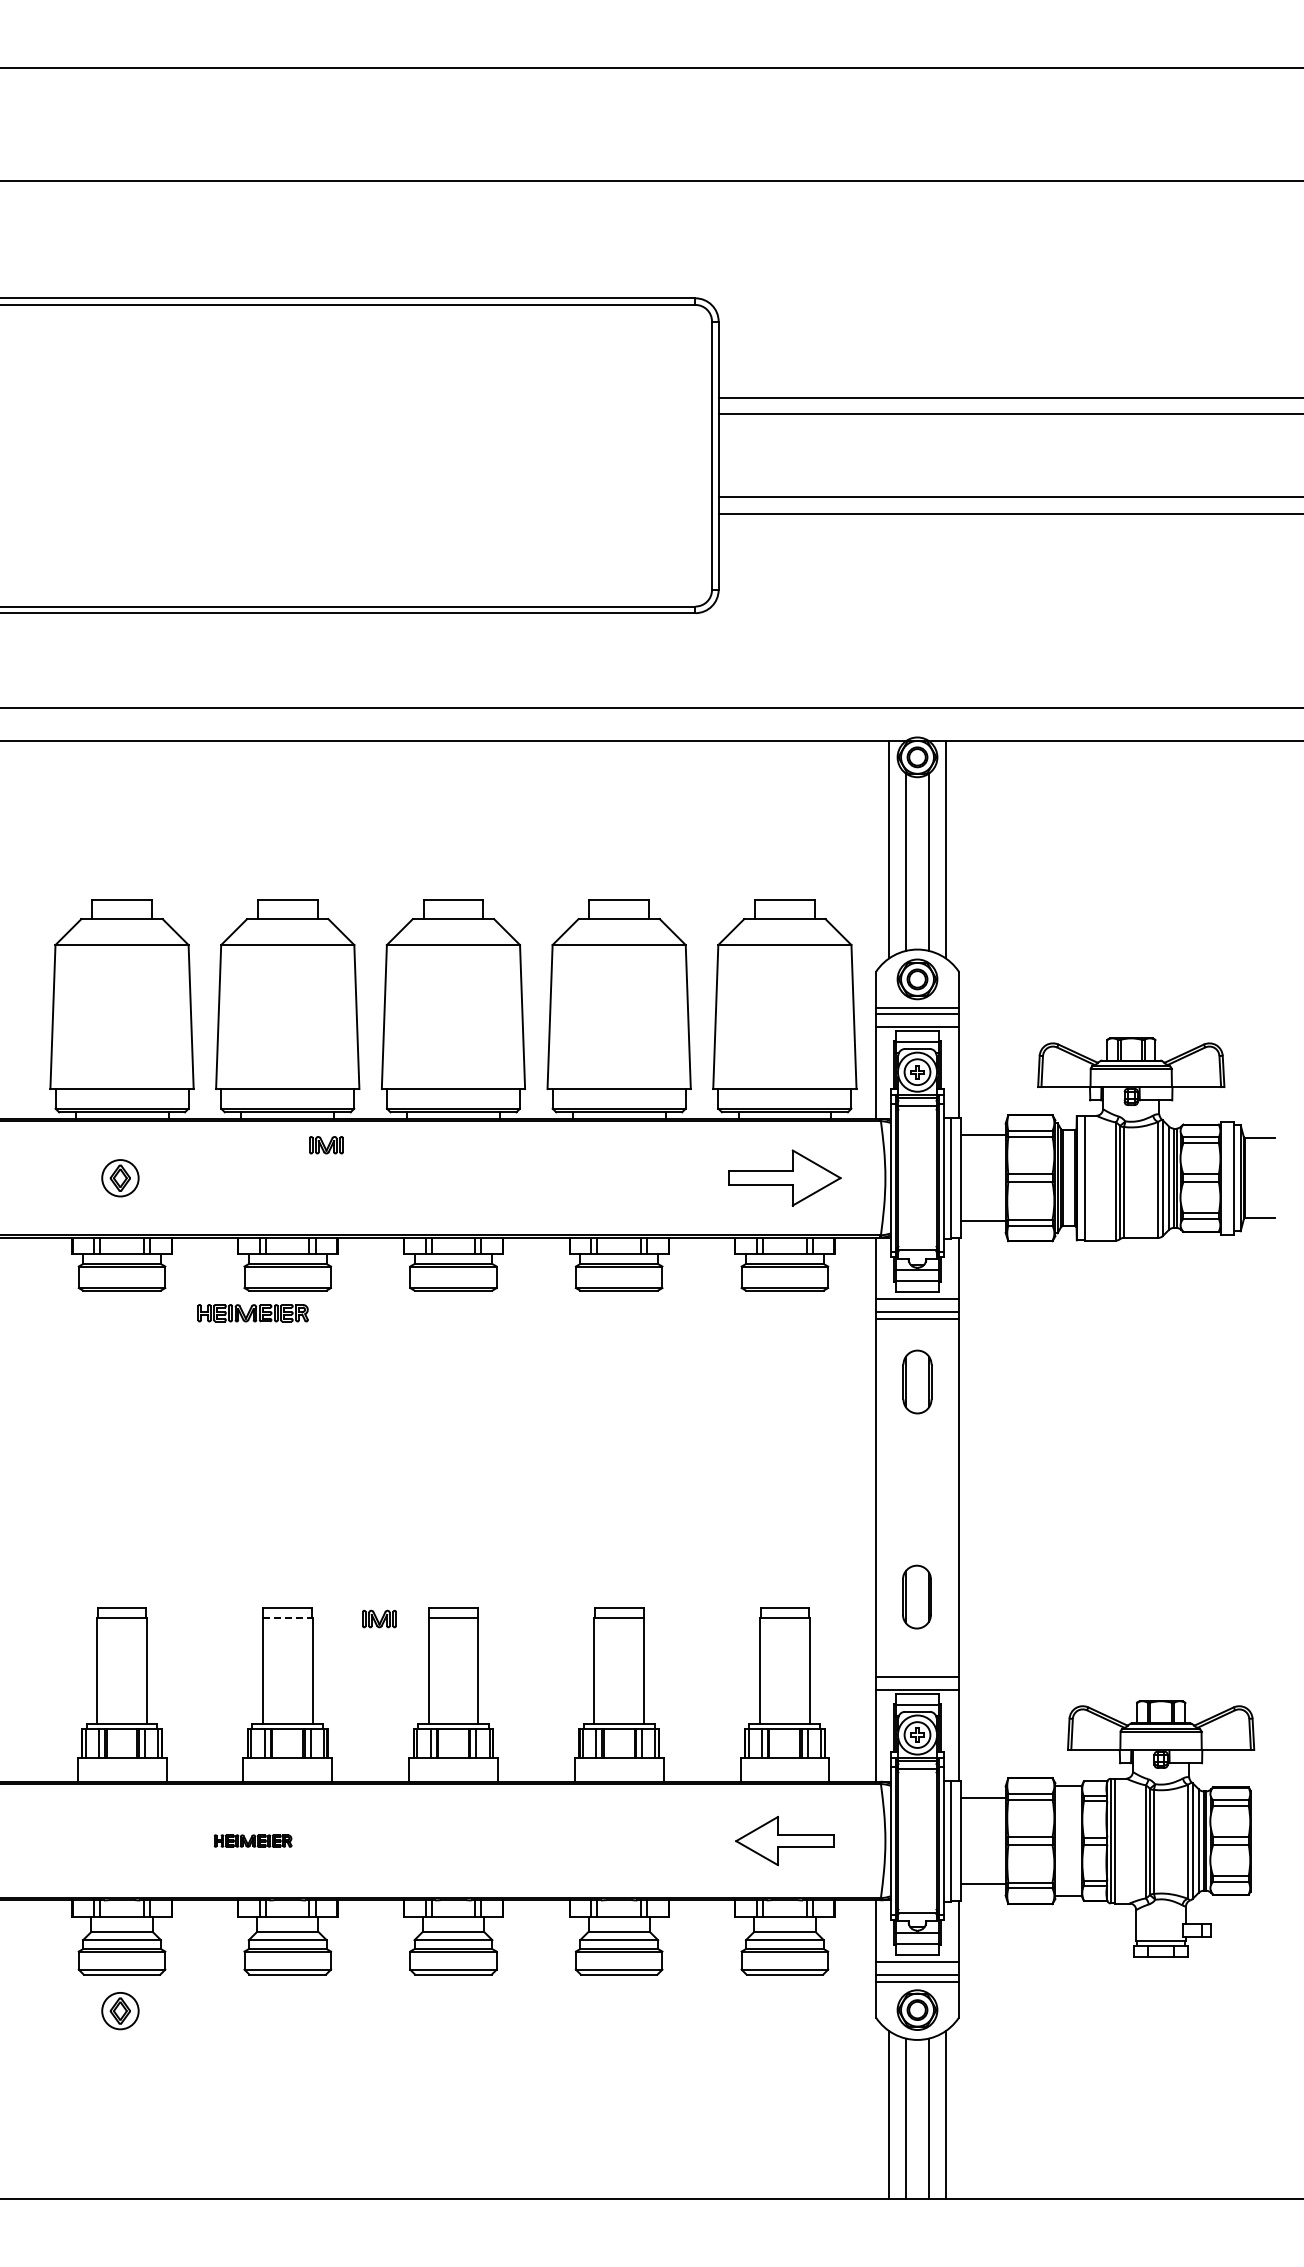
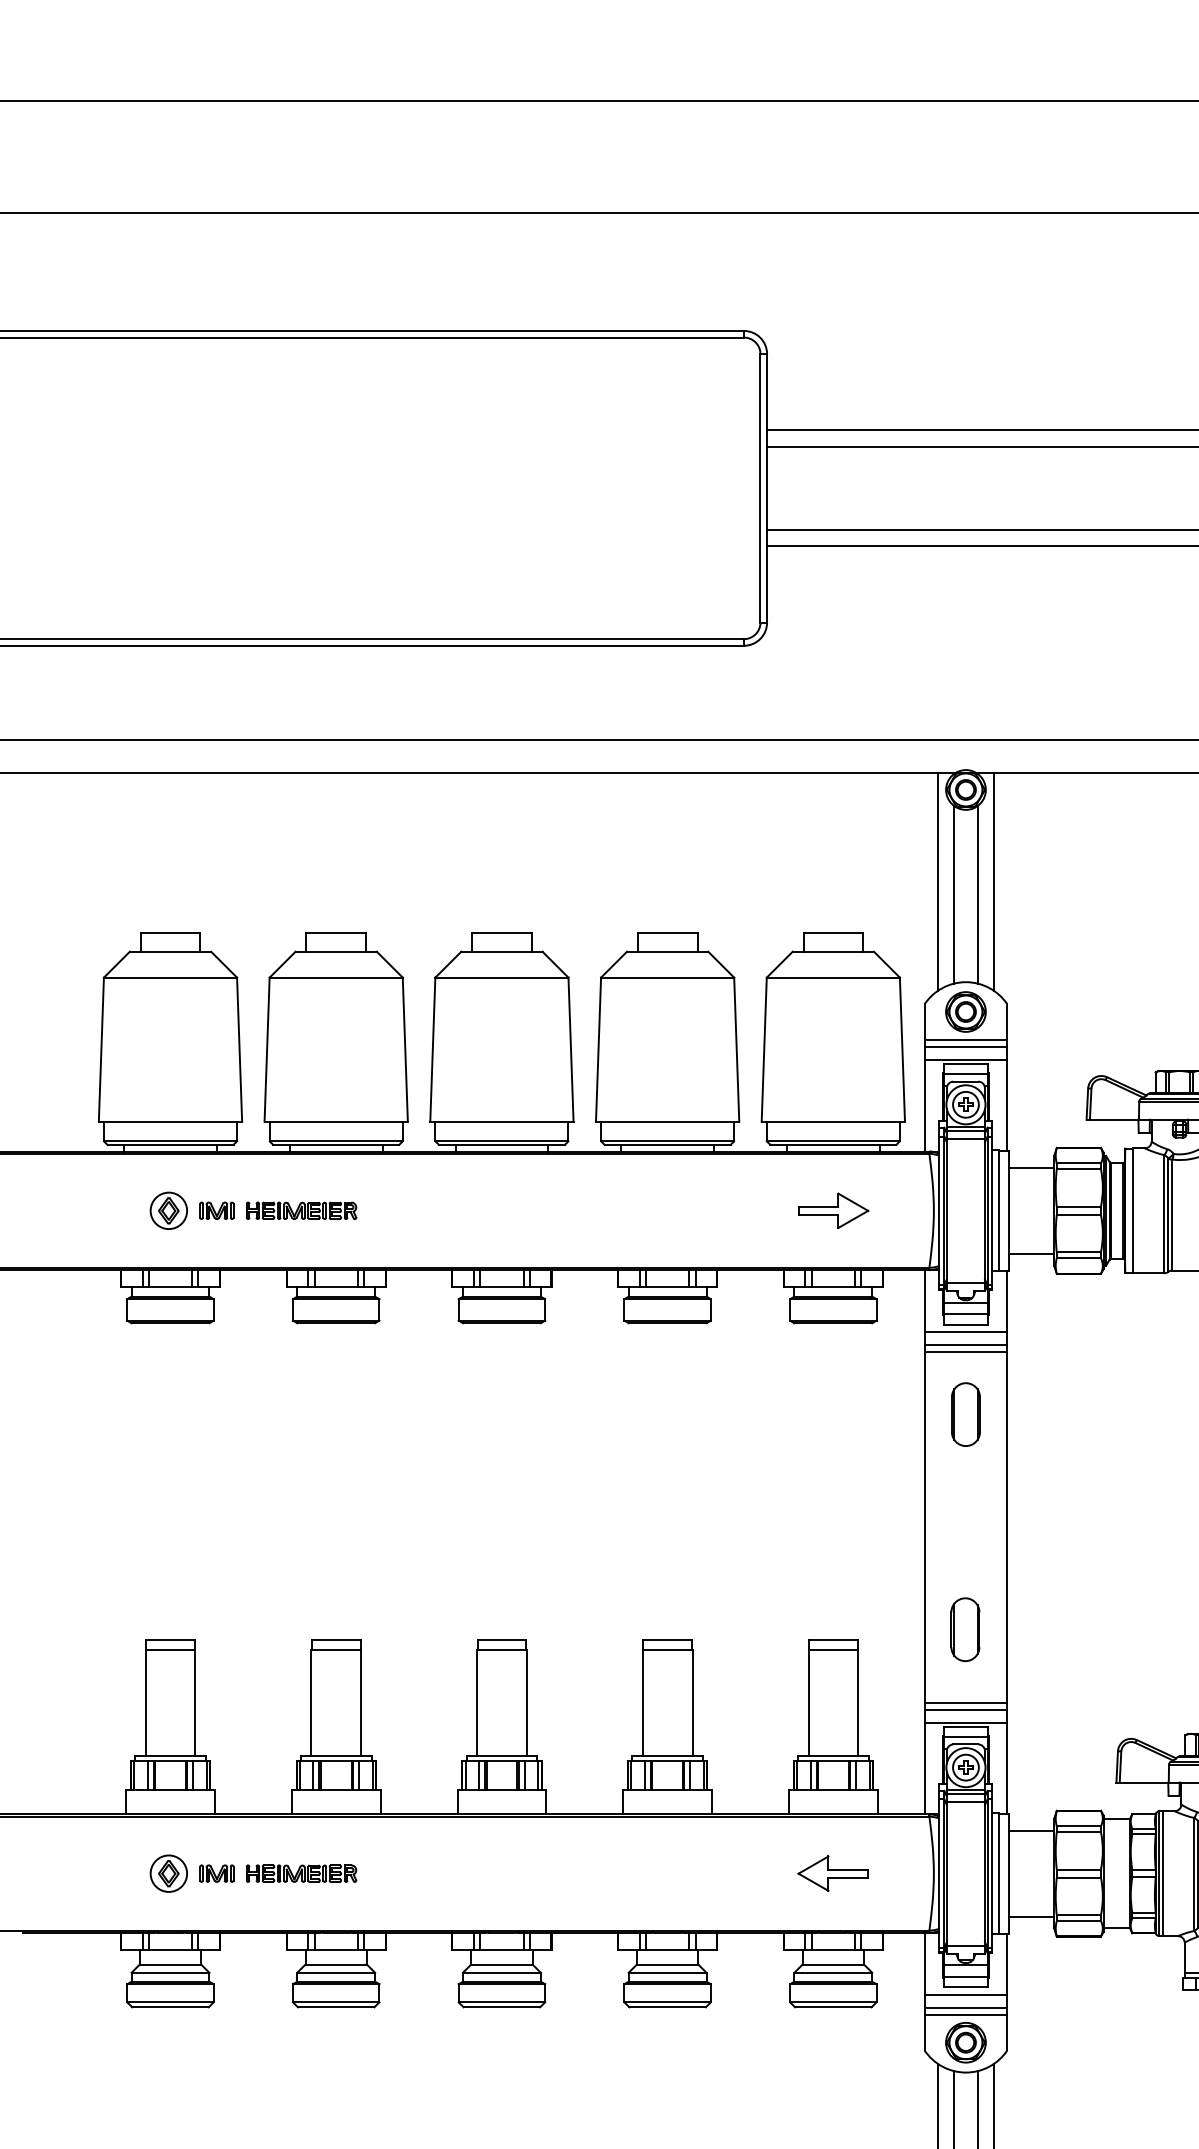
part: (326, 1145) -> (216, 1211), moved
part: (784, 1178) -> (832, 1211), size x0.62
part: (252, 1313) -> (300, 1211), moved
line: (287, 1617) -> (335, 1650), dashed -> solid
part: (379, 1618) -> (216, 1873), moved
line: (917, 1670) -> (965, 1703), added
part: (252, 1840) -> (300, 1873), size x1.43
part: (784, 1840) -> (832, 1873), size x0.71
part: (120, 2011) -> (168, 1874), moved

